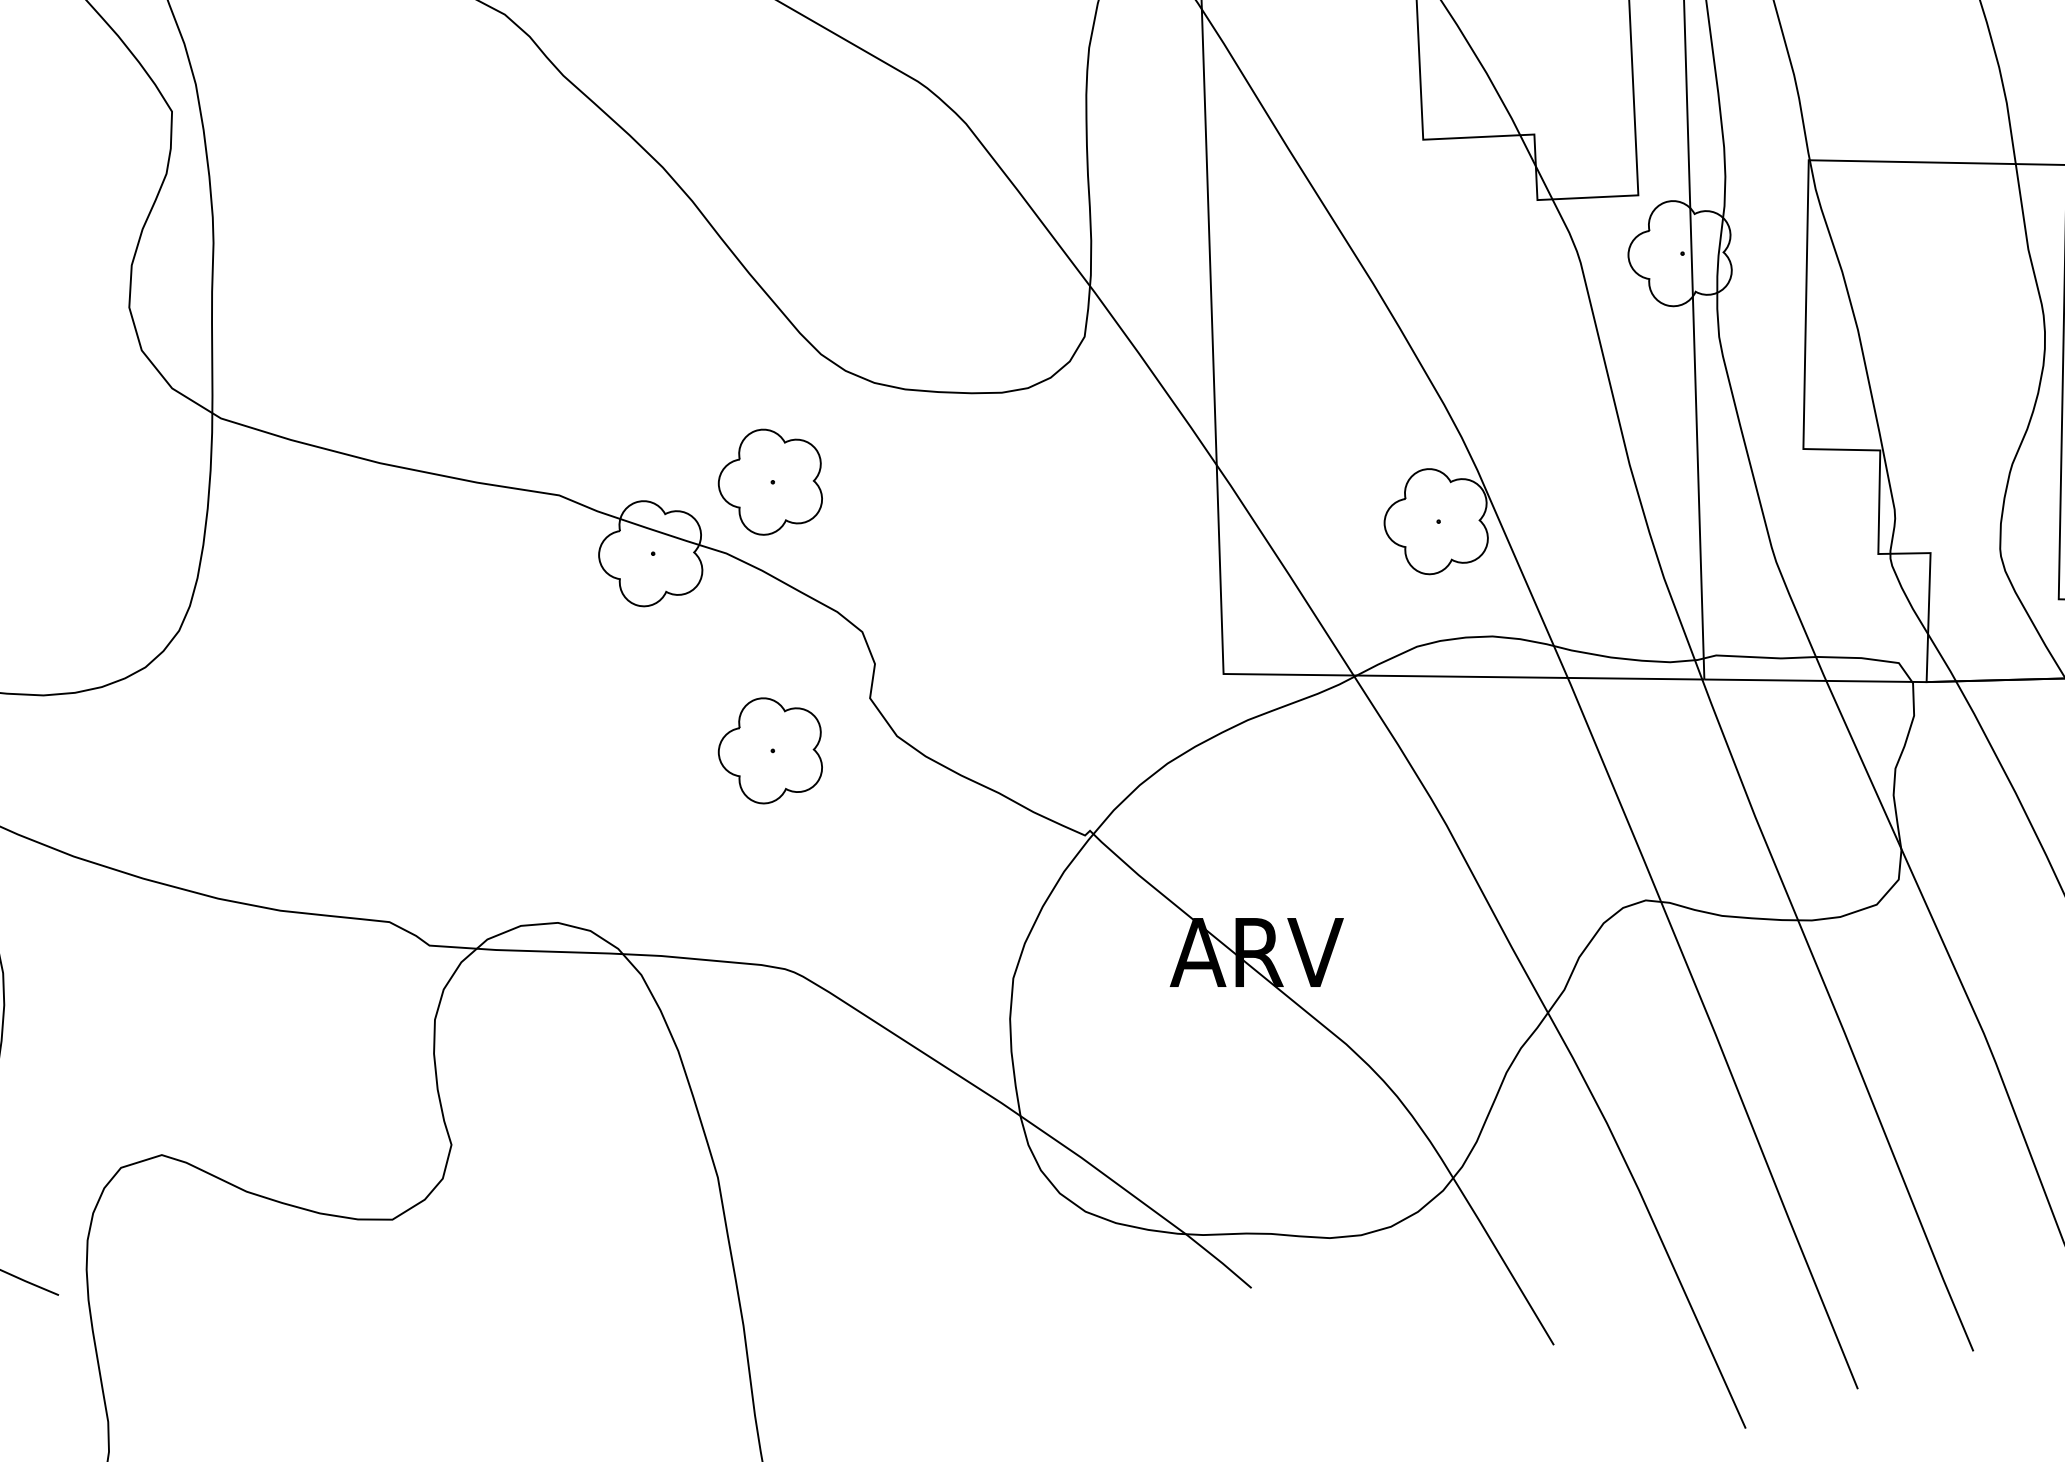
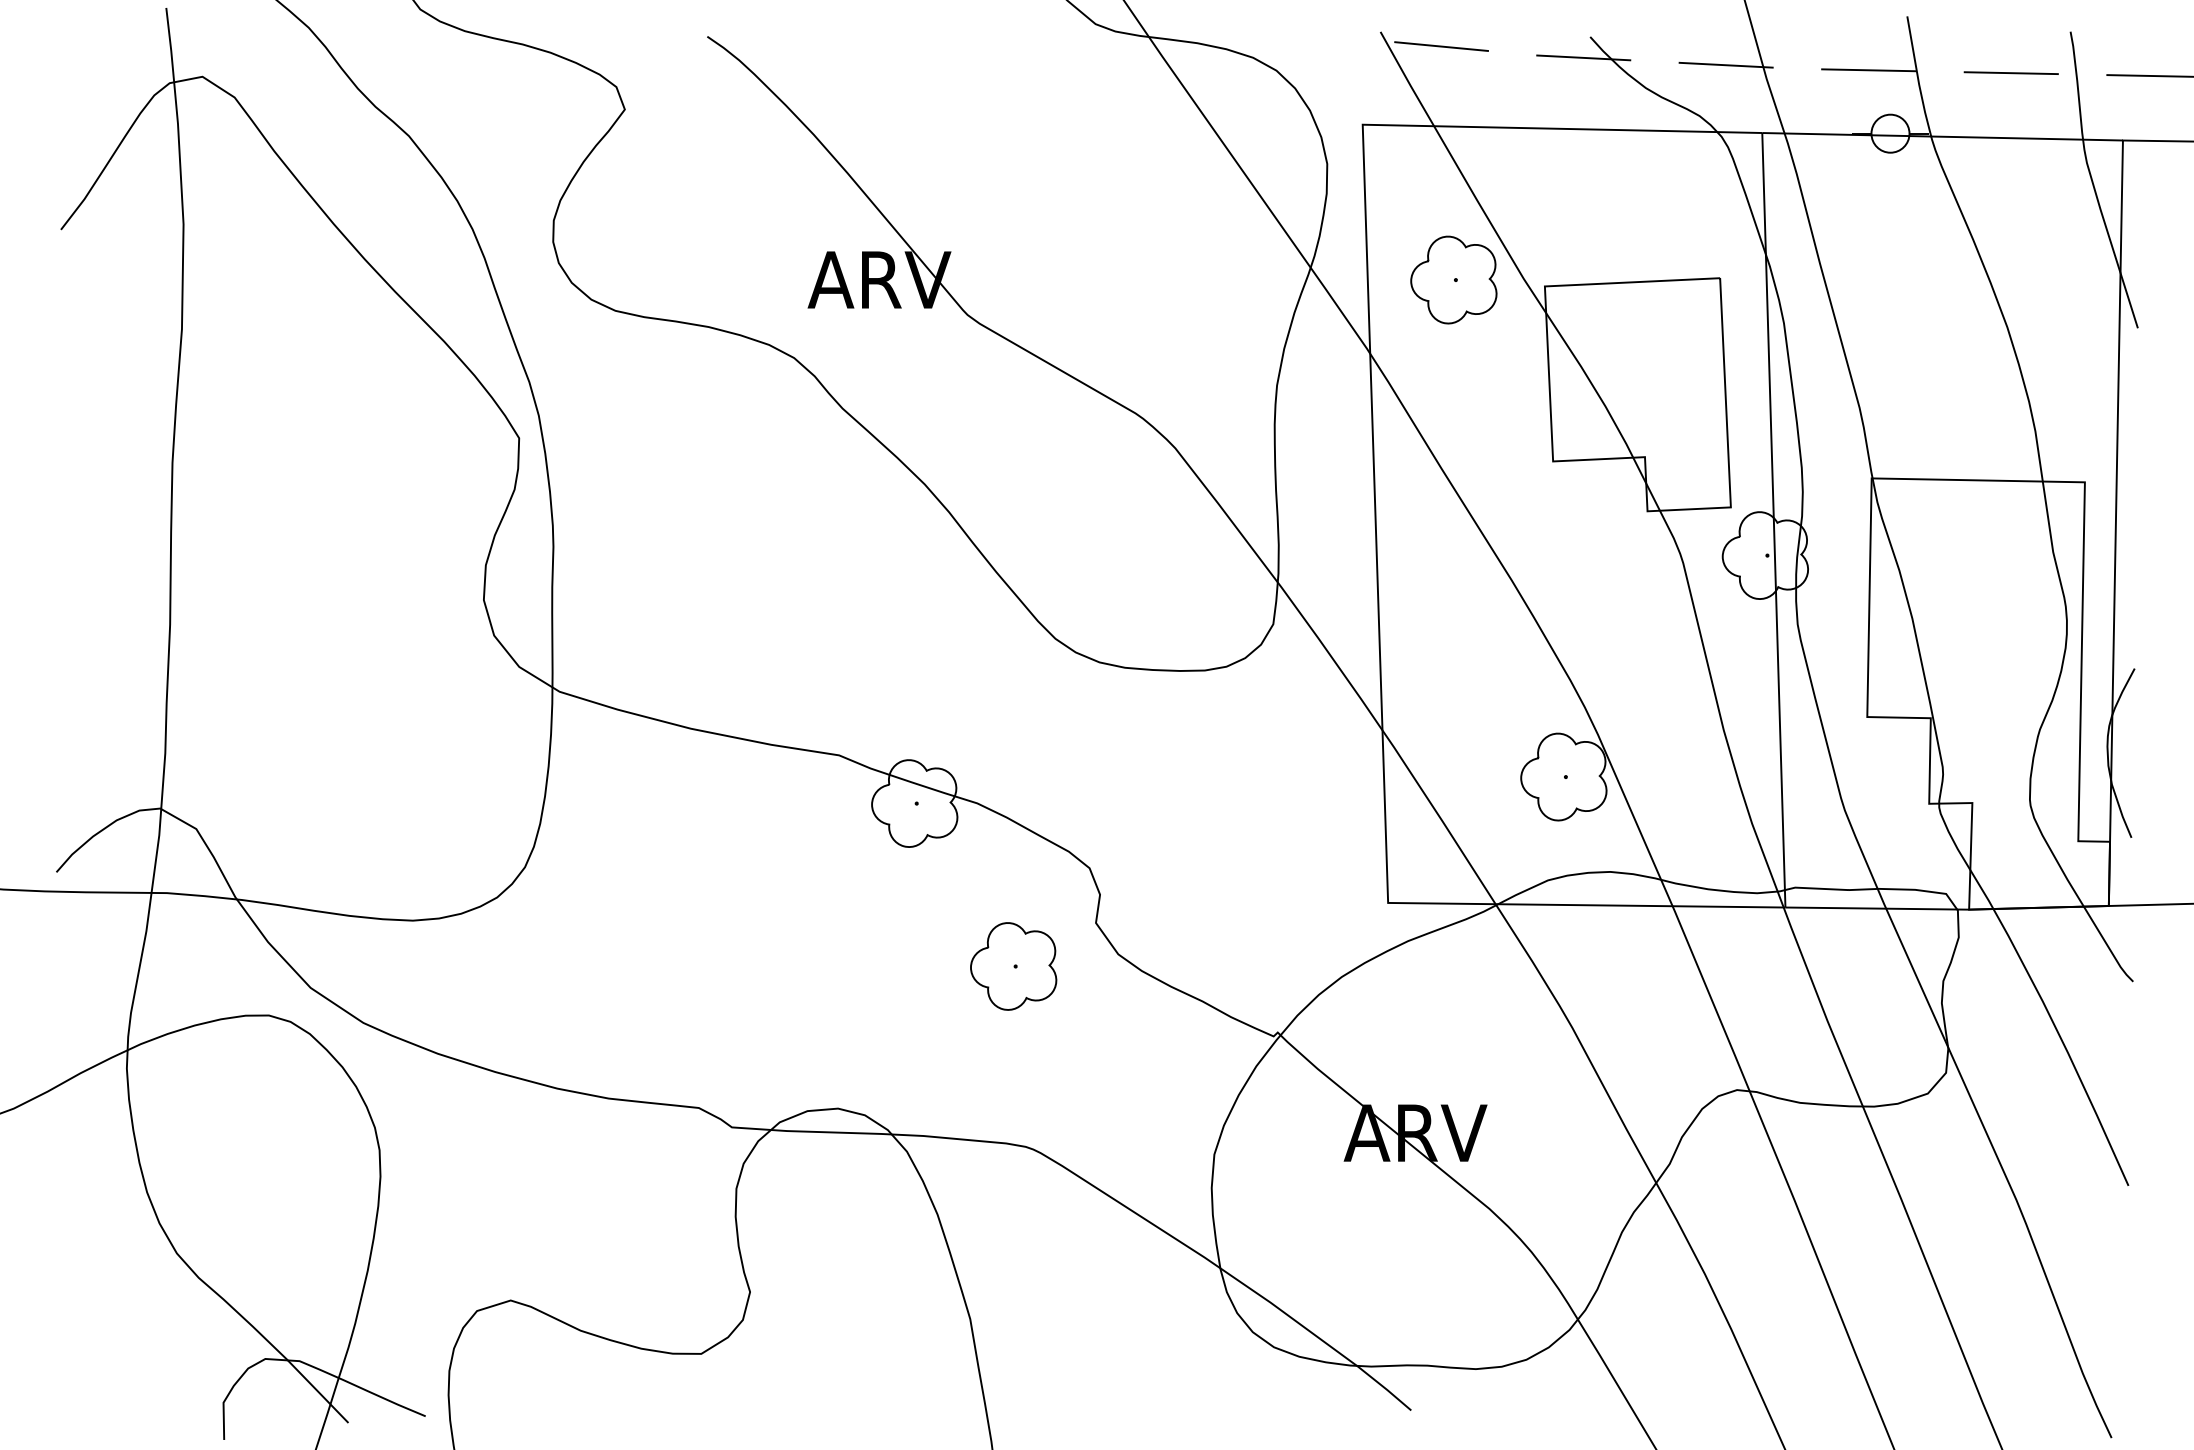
part: (770, 482) -> (1013, 744), removed

